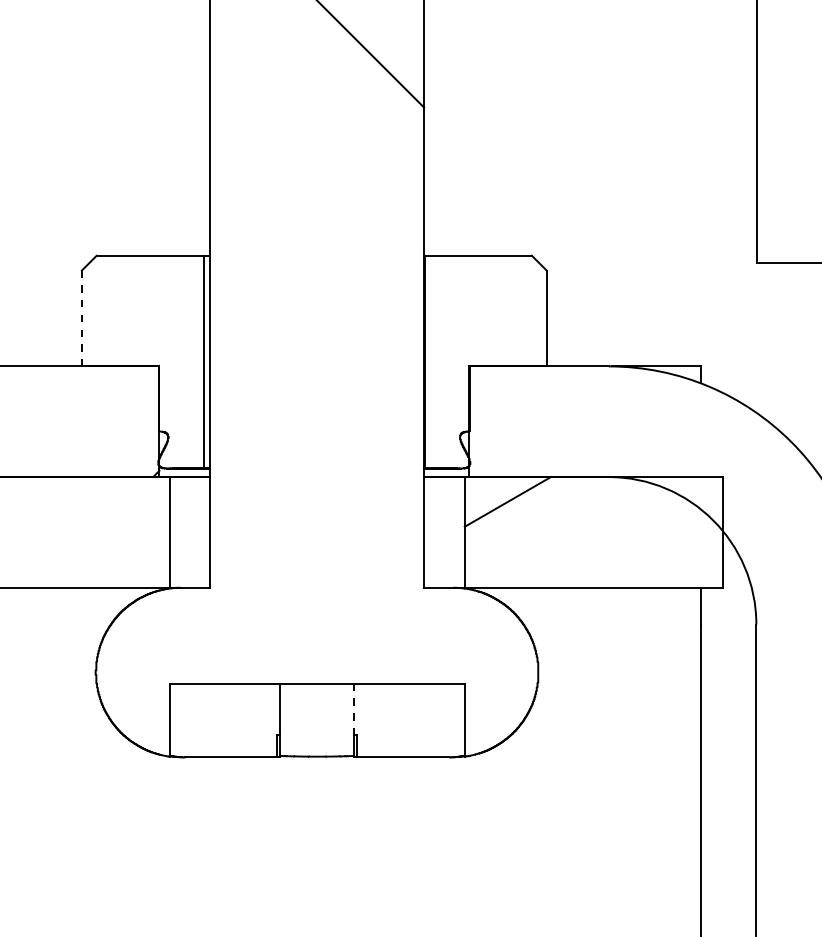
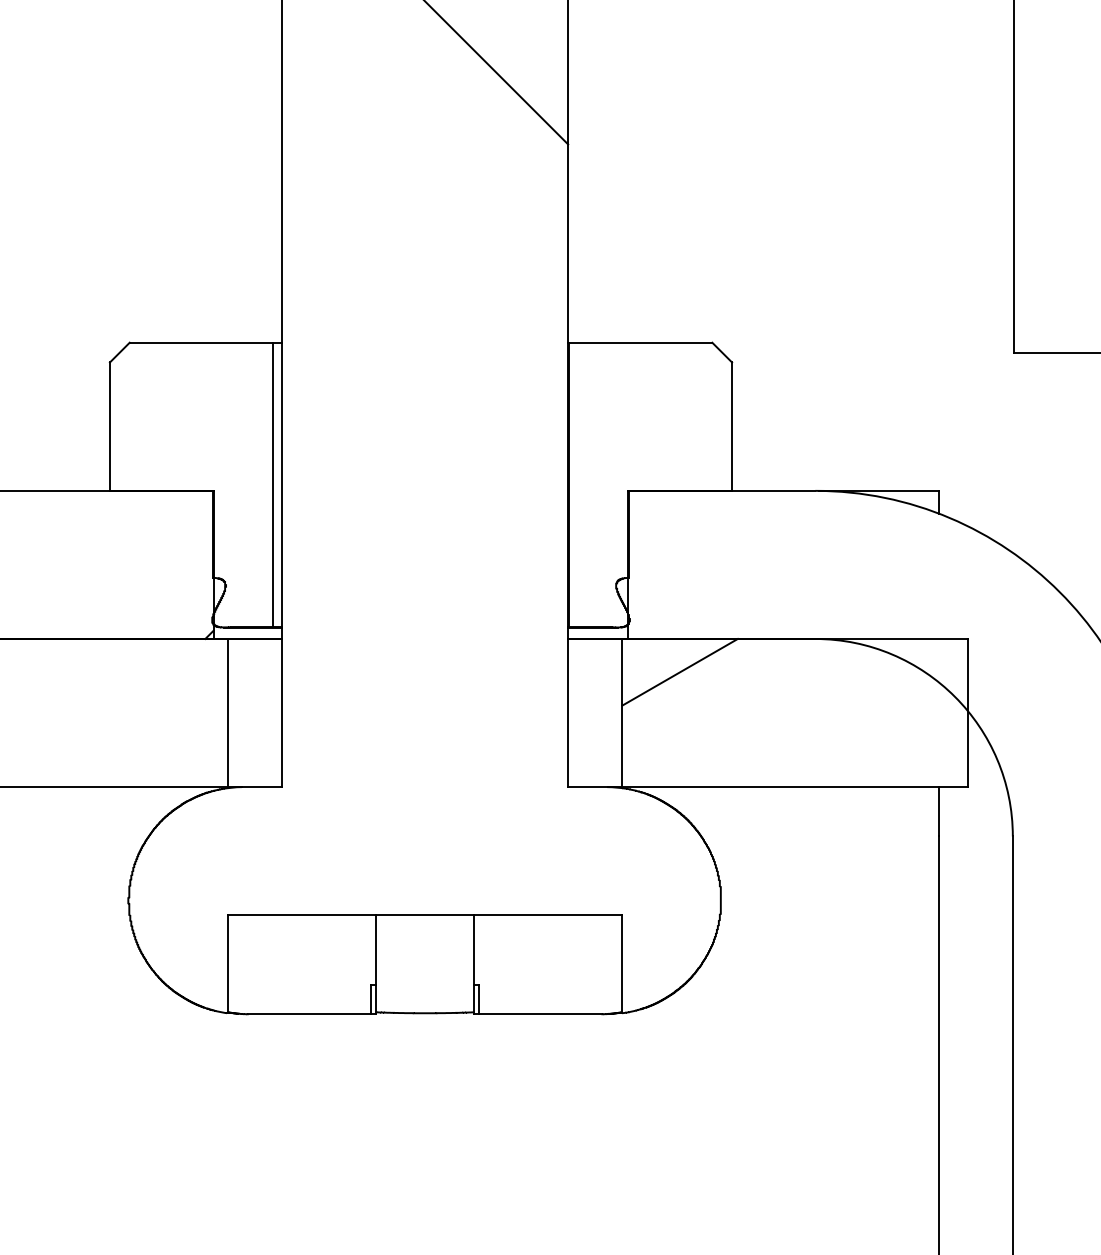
line: (81, 319) -> (109, 427), dashed -> solid
line: (354, 709) -> (474, 950), dashed -> solid

